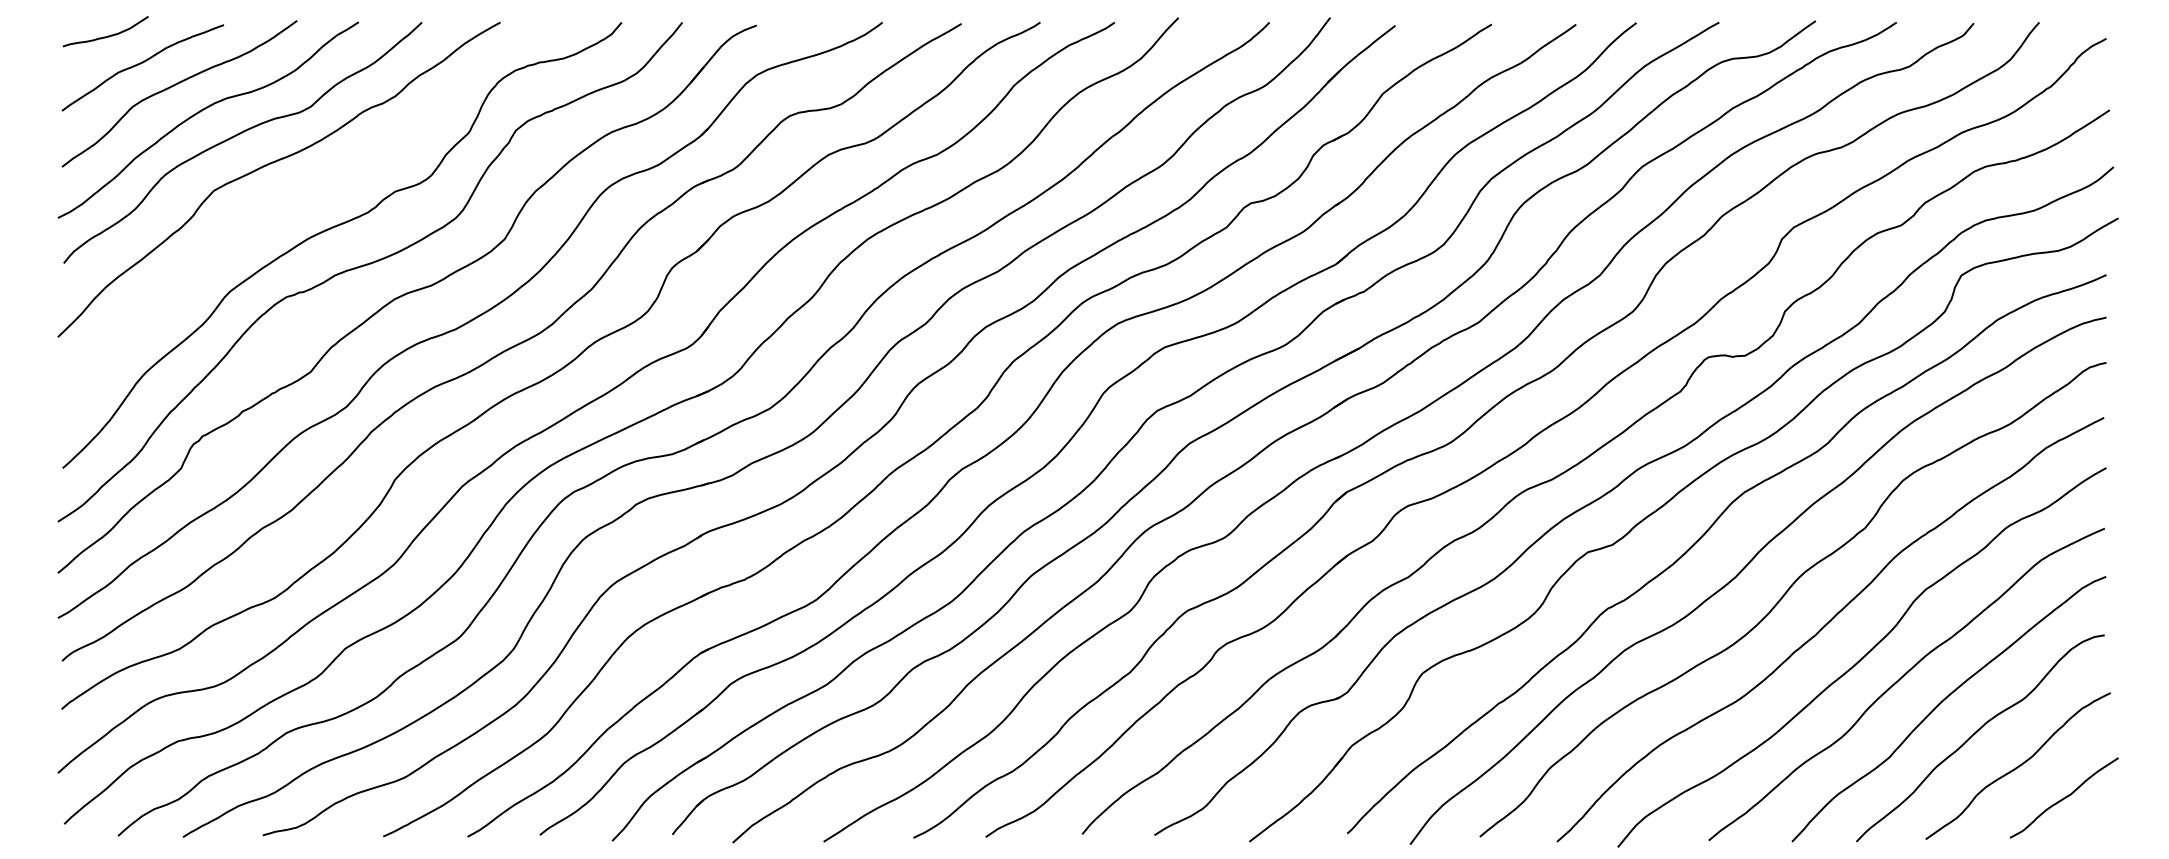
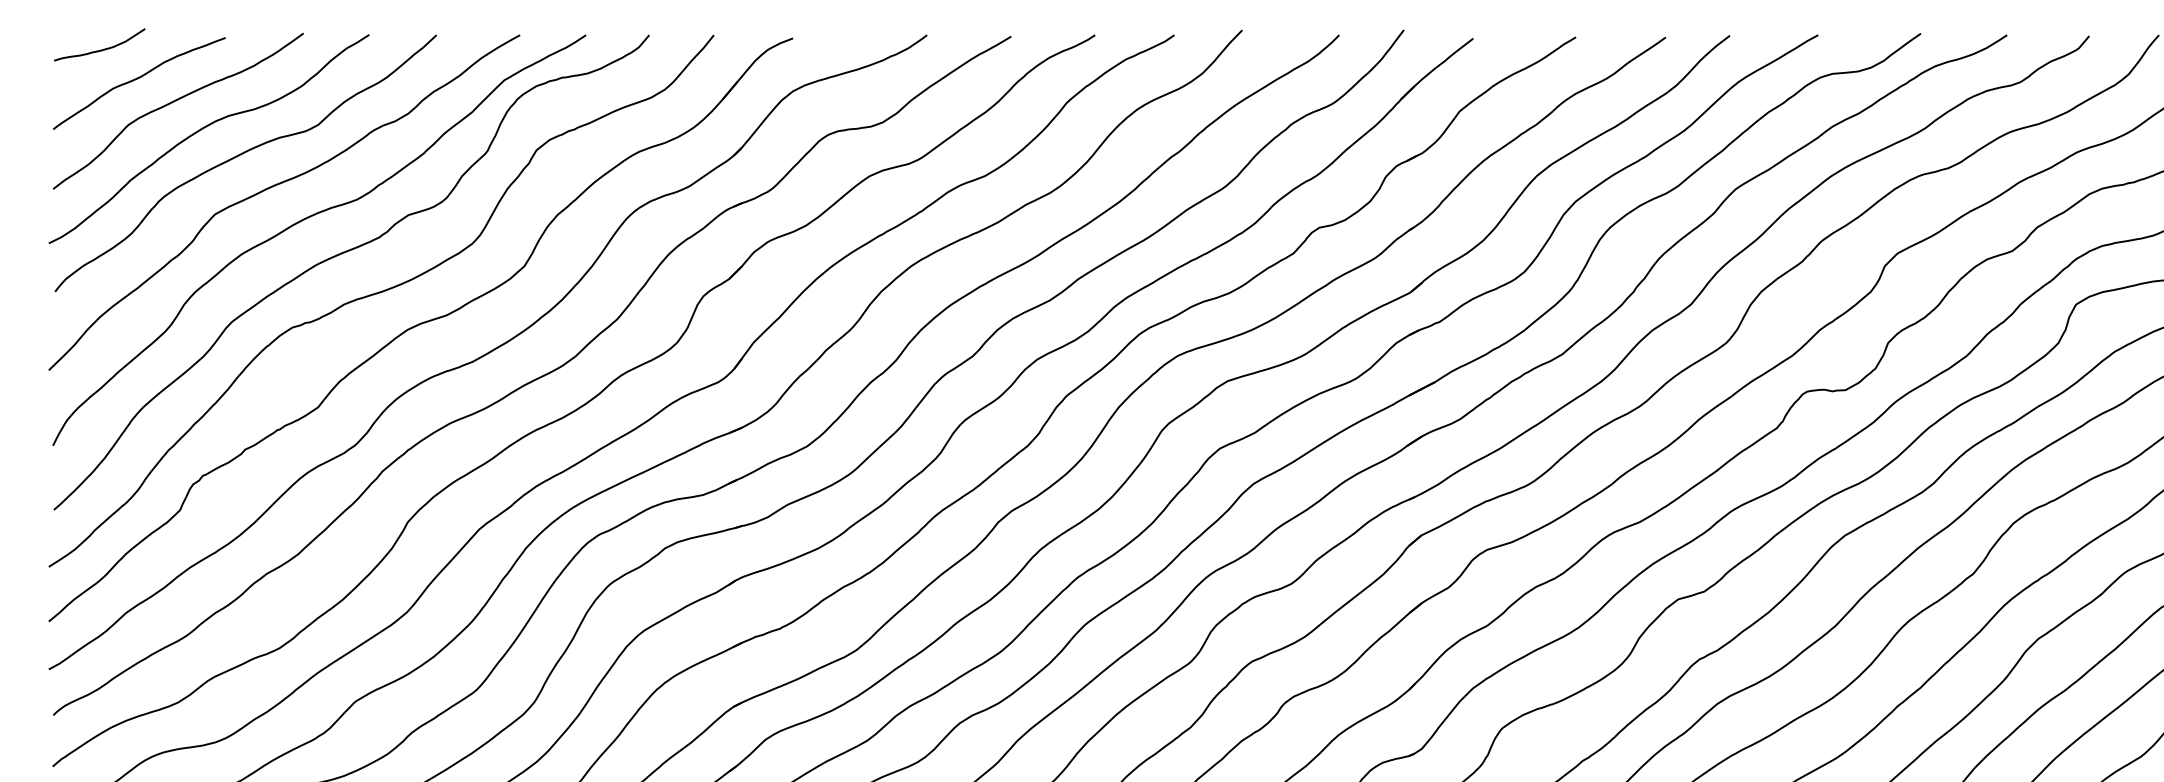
curve: (300, 195) -> (307, 219), added

